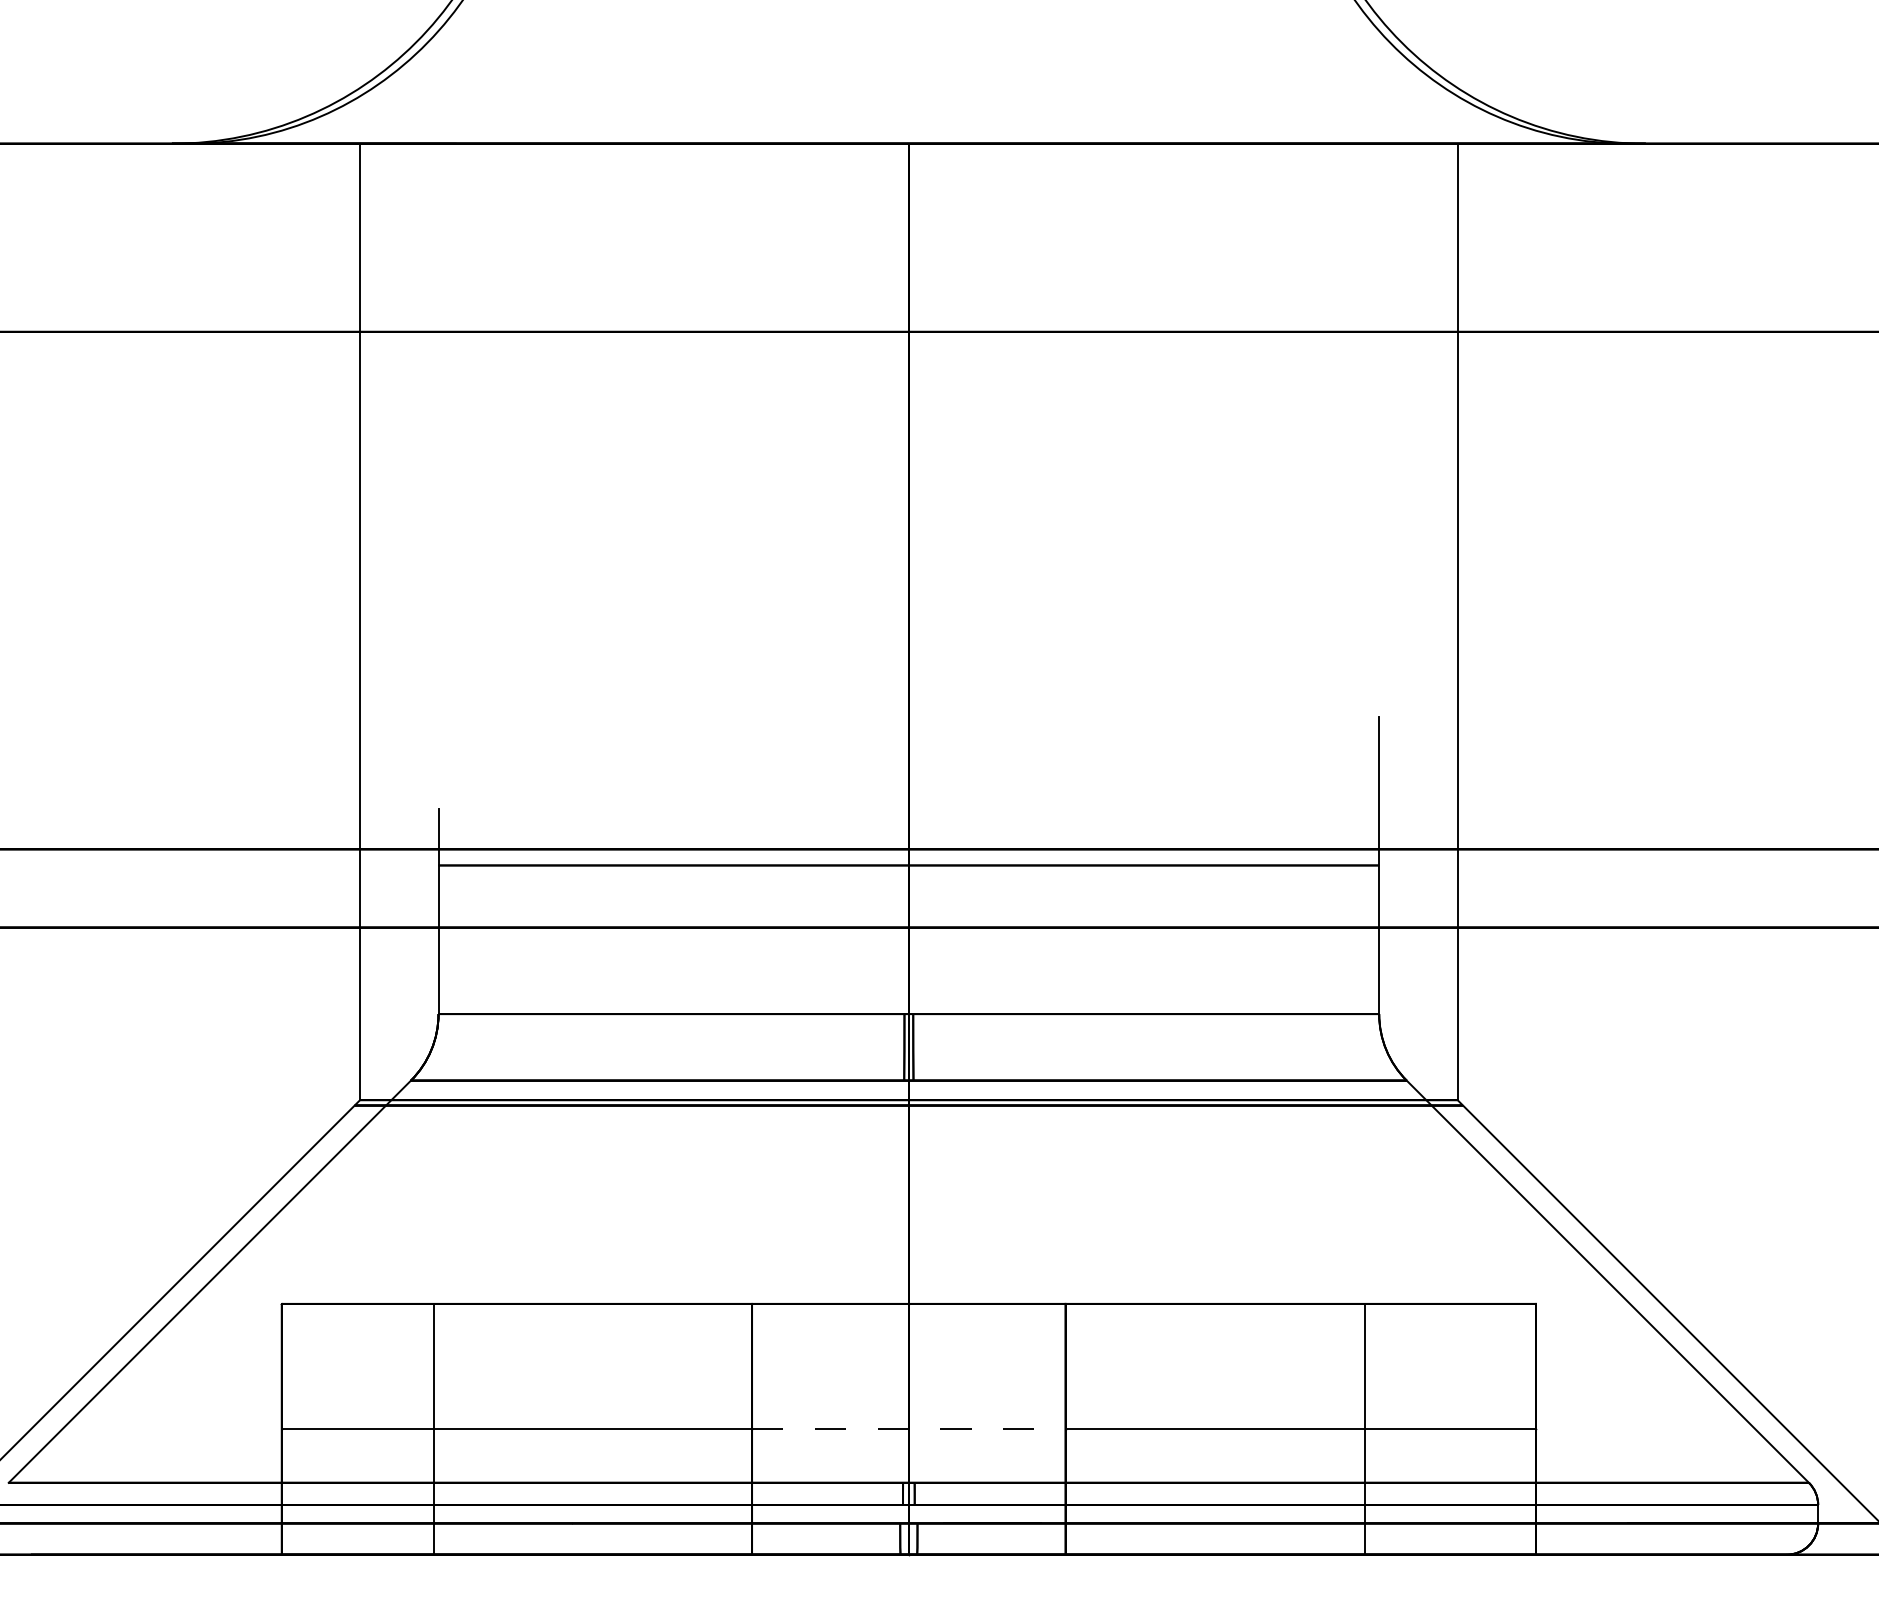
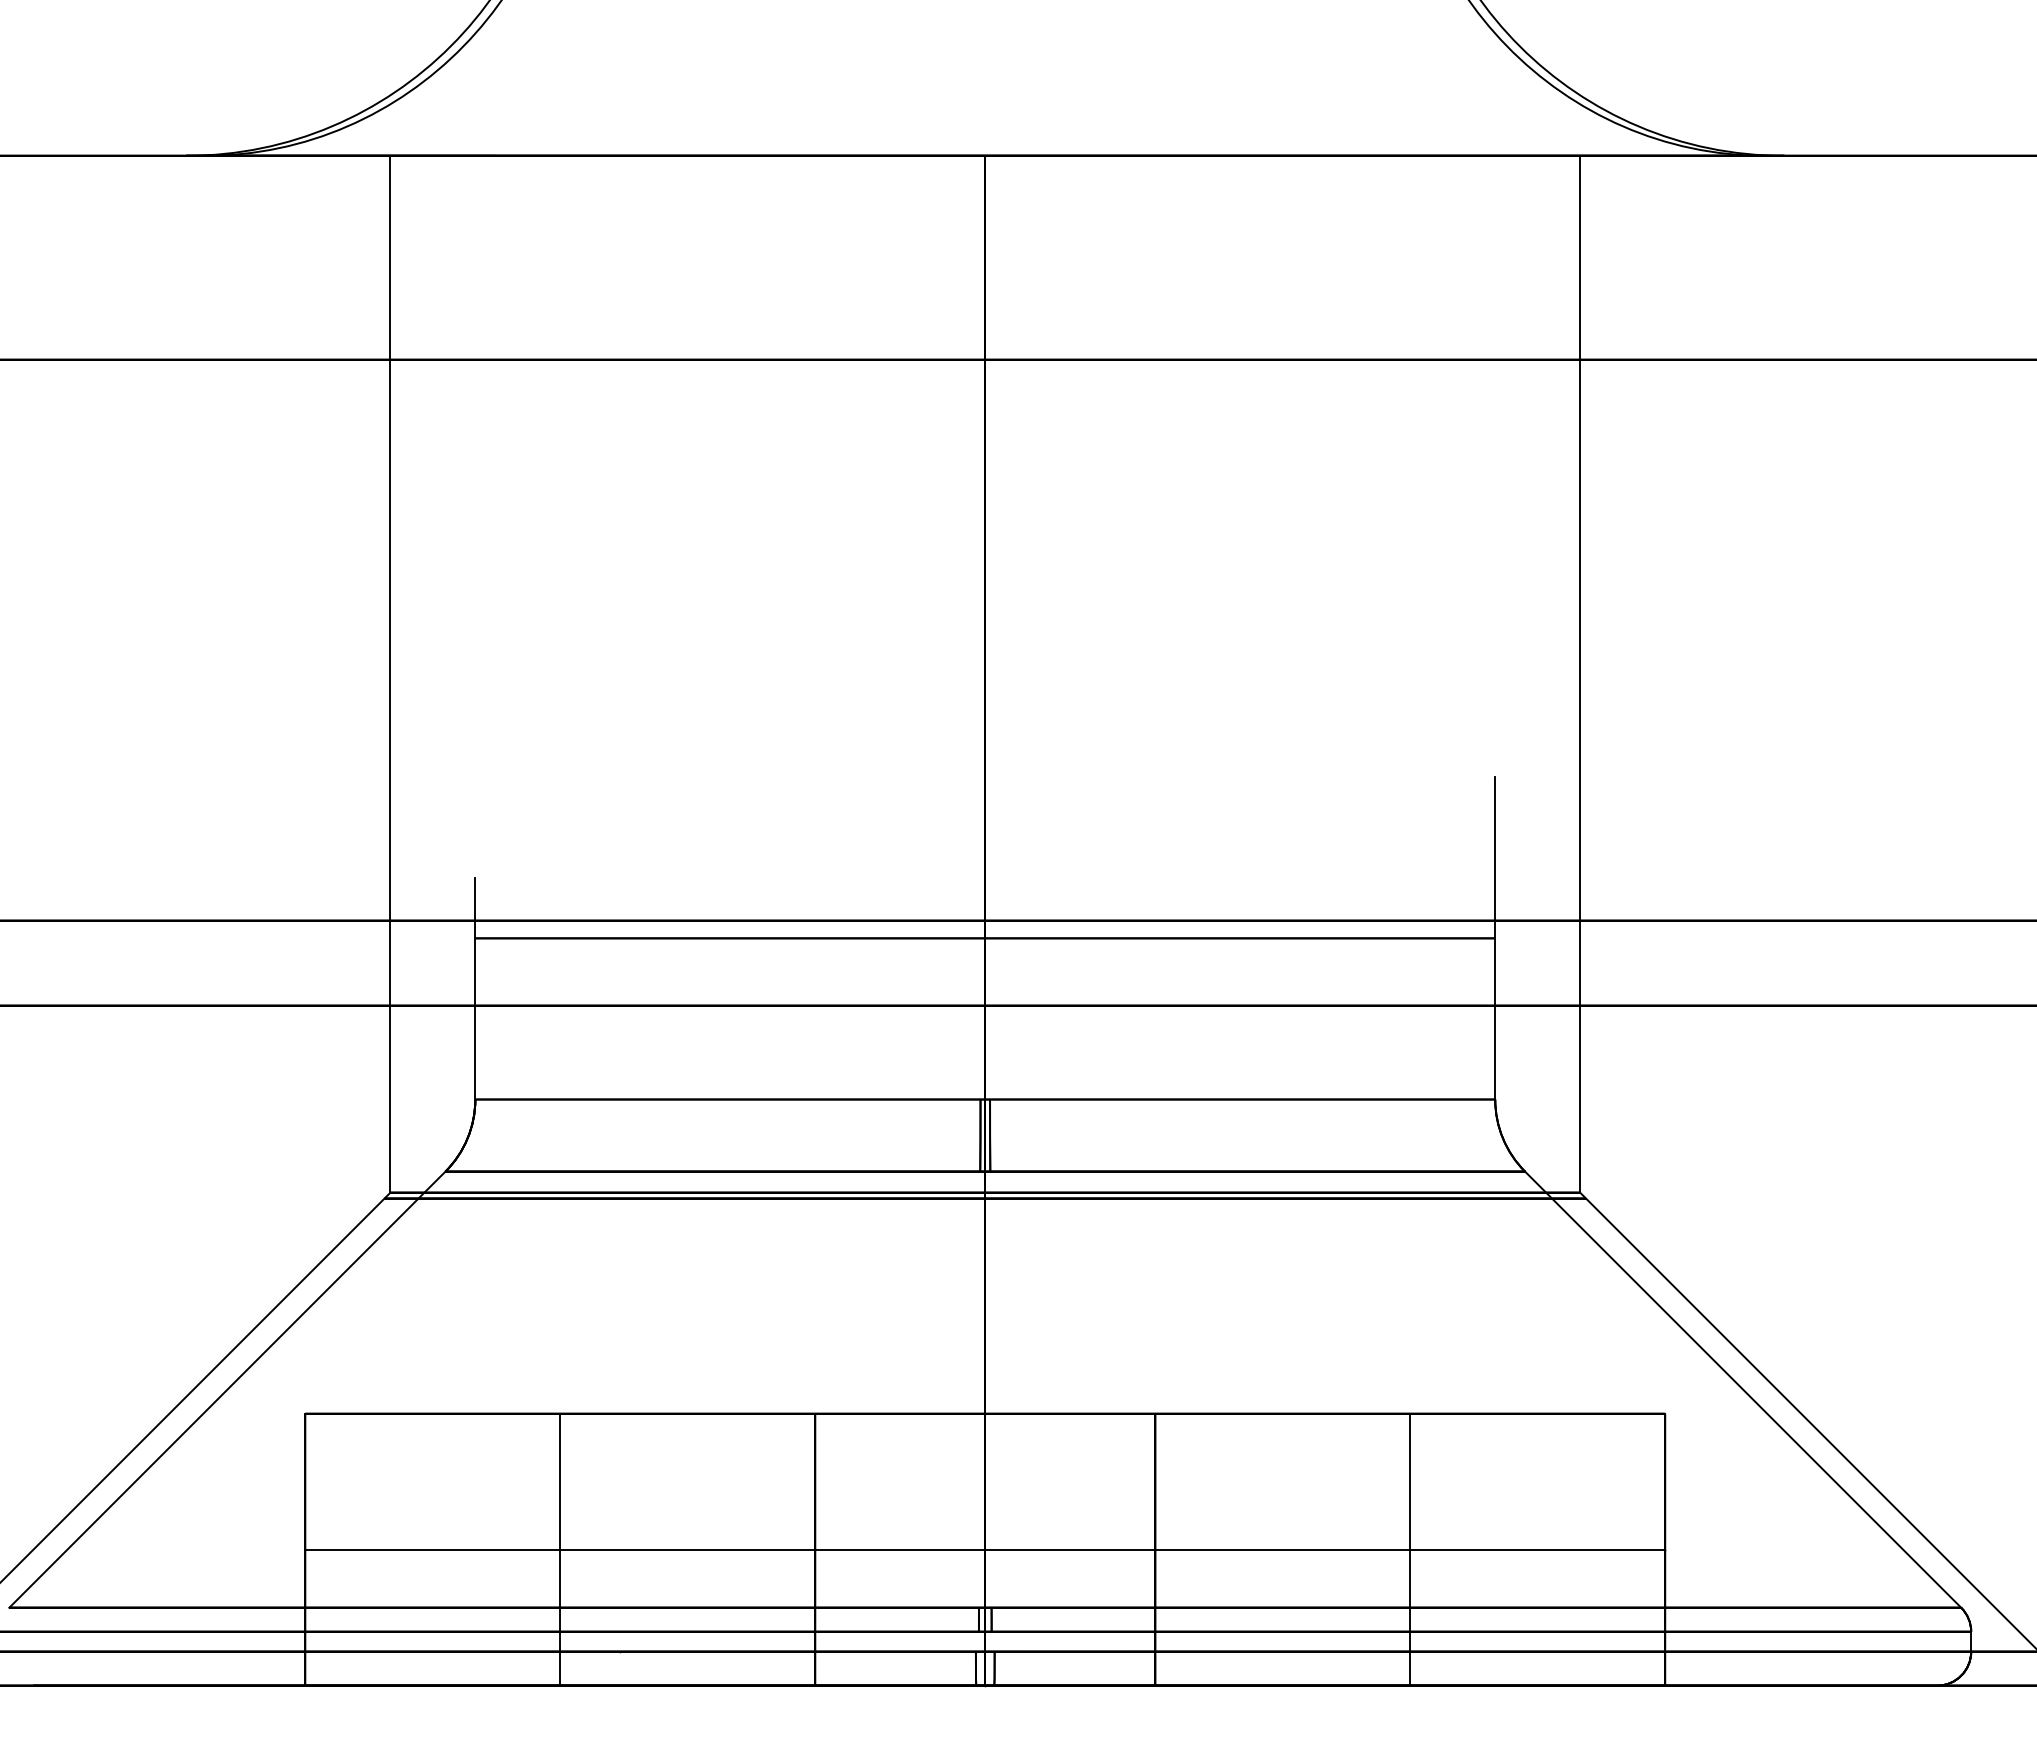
line: (434, 1429) -> (560, 1549), moved
line: (909, 1429) -> (985, 1549), dashed -> solid
line: (1365, 1429) -> (1410, 1549), moved

